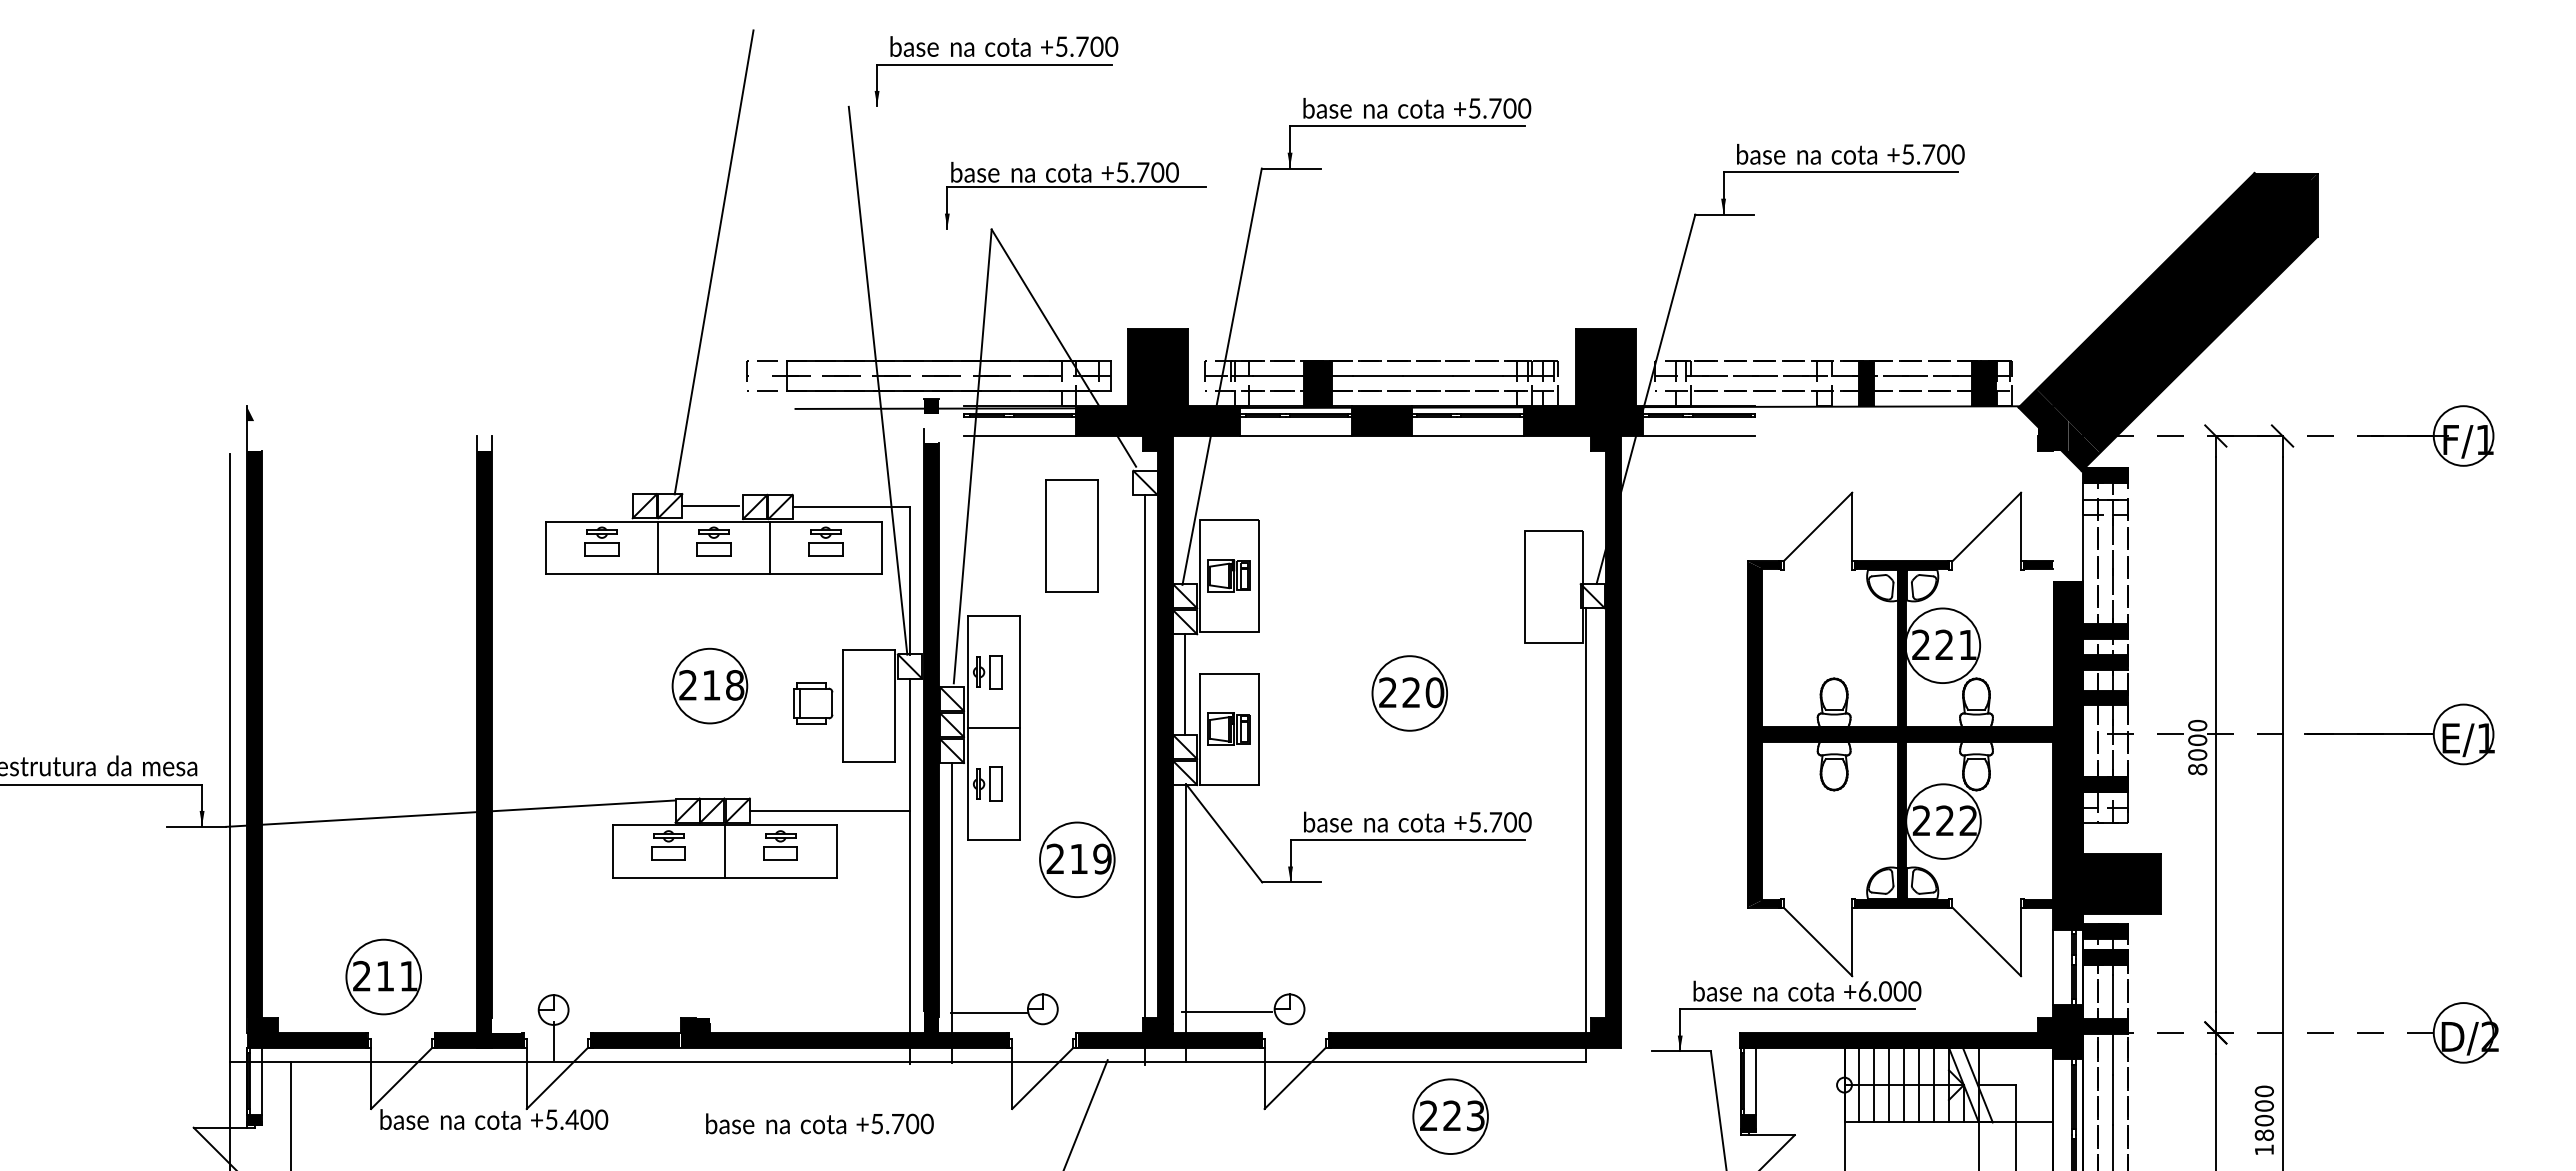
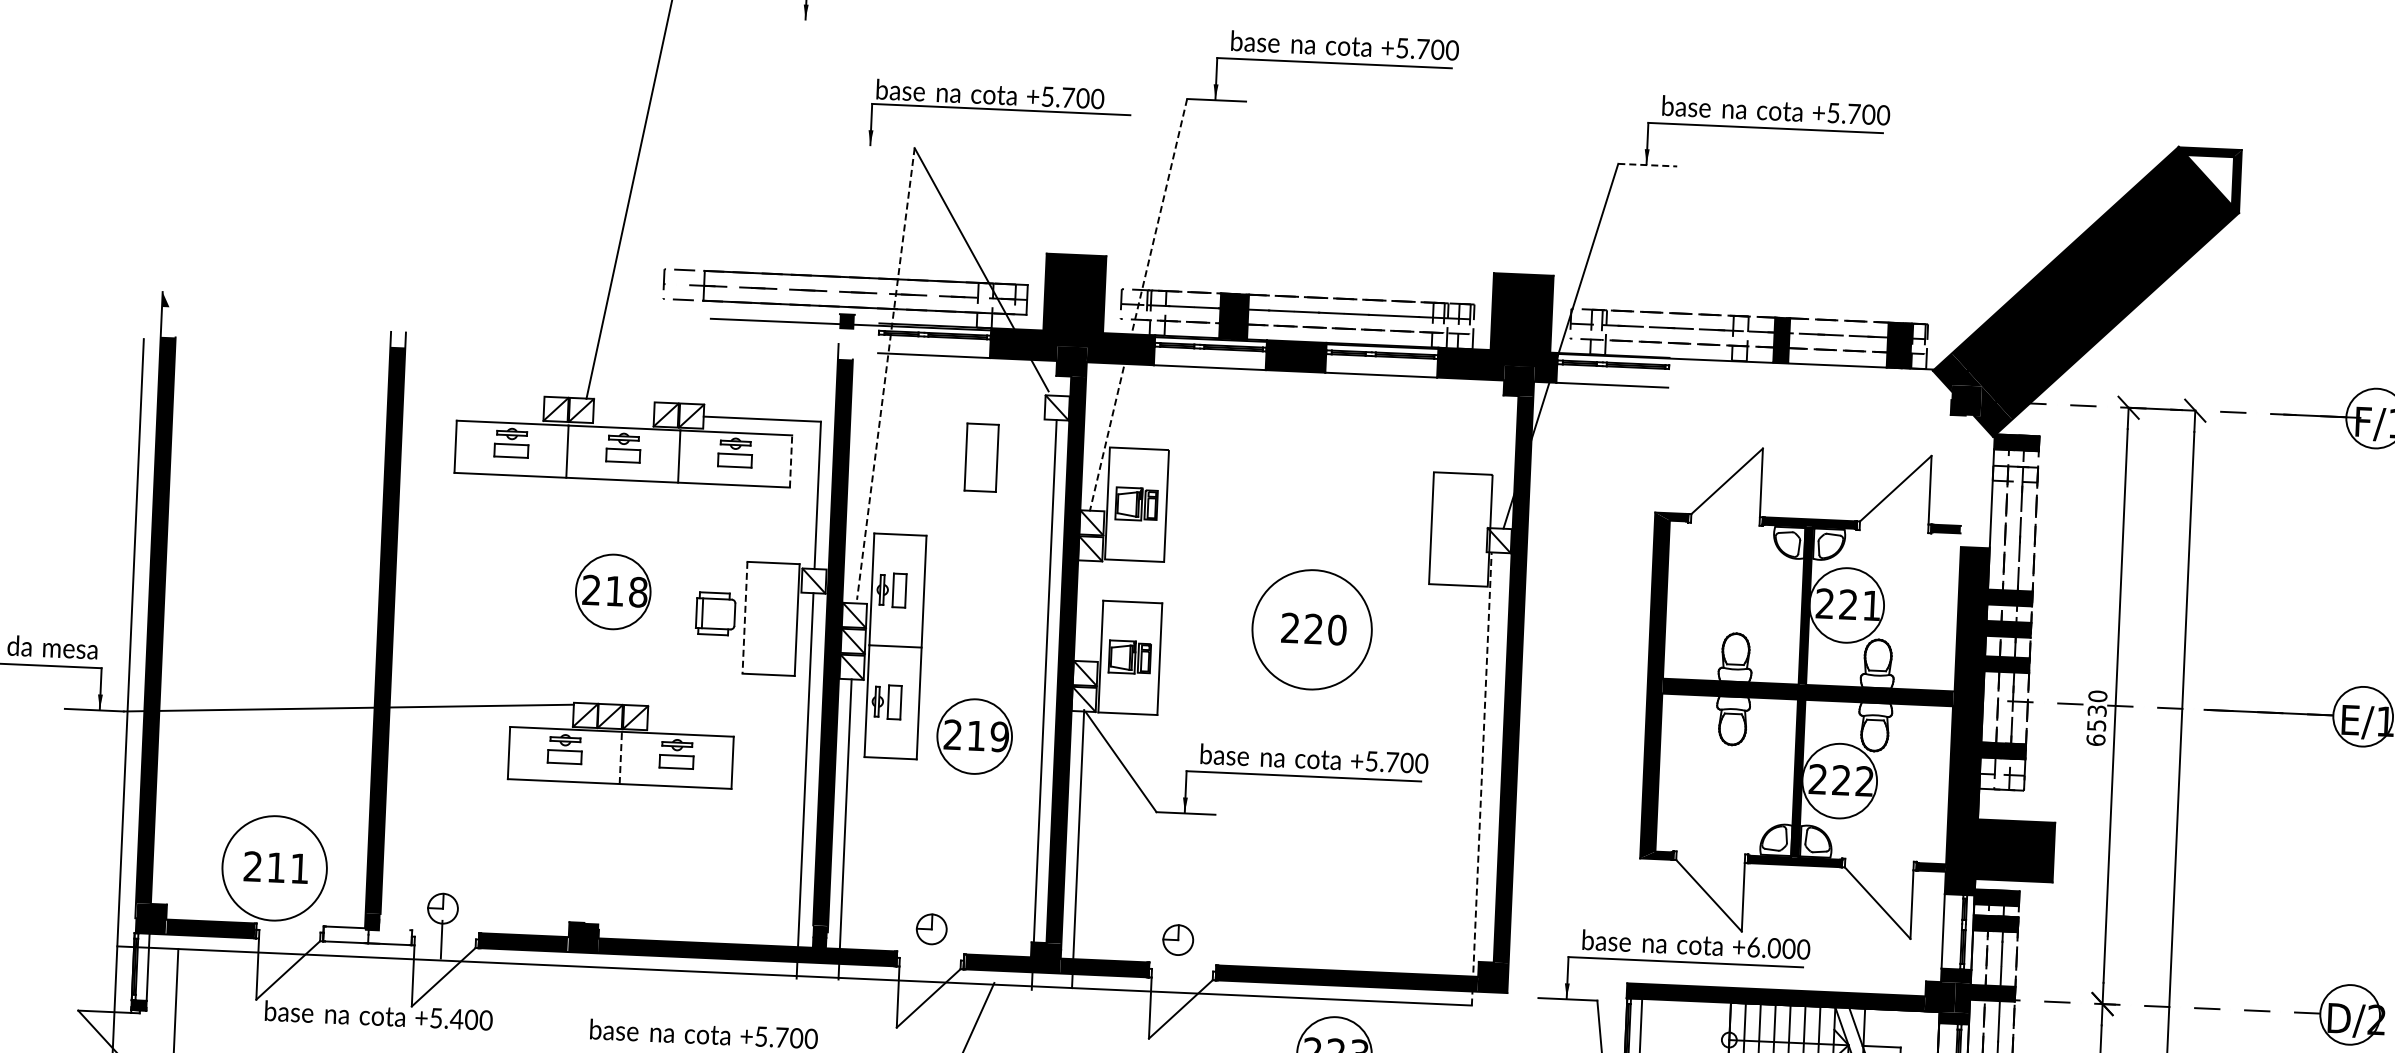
fill: (2286, 205) -> (2209, 180), removed
line: (1725, 214) -> (1648, 165), solid -> dashed
line: (1222, 376) -> (1138, 305), solid -> dashed
line: (877, 380) -> (793, 293), removed
line: (972, 456) -> (885, 374), solid -> dashed
line: (710, 506) -> (621, 412), removed
part: (1071, 535) -> (981, 457), size x0.6
line: (881, 547) -> (790, 460), solid -> dashed
line: (1185, 684) -> (1088, 611), removed
circle: (1409, 693) -> (1311, 629), size x1.6
line: (842, 706) -> (744, 618), solid -> dashed
text: (2197, 754) -> (2096, 725), 8000 -> 6530
line: (829, 810) -> (727, 721), removed
line: (1585, 835) -> (1481, 779), solid -> dashed
line: (724, 851) -> (620, 757), solid -> dashed
part: (1077, 859) -> (974, 736), moved
circle: (383, 976) -> (274, 867), size x1.4
line: (988, 1012) -> (877, 930), removed
line: (1226, 1012) -> (1115, 940), removed
fill: (479, 1039) -> (367, 934), removed

